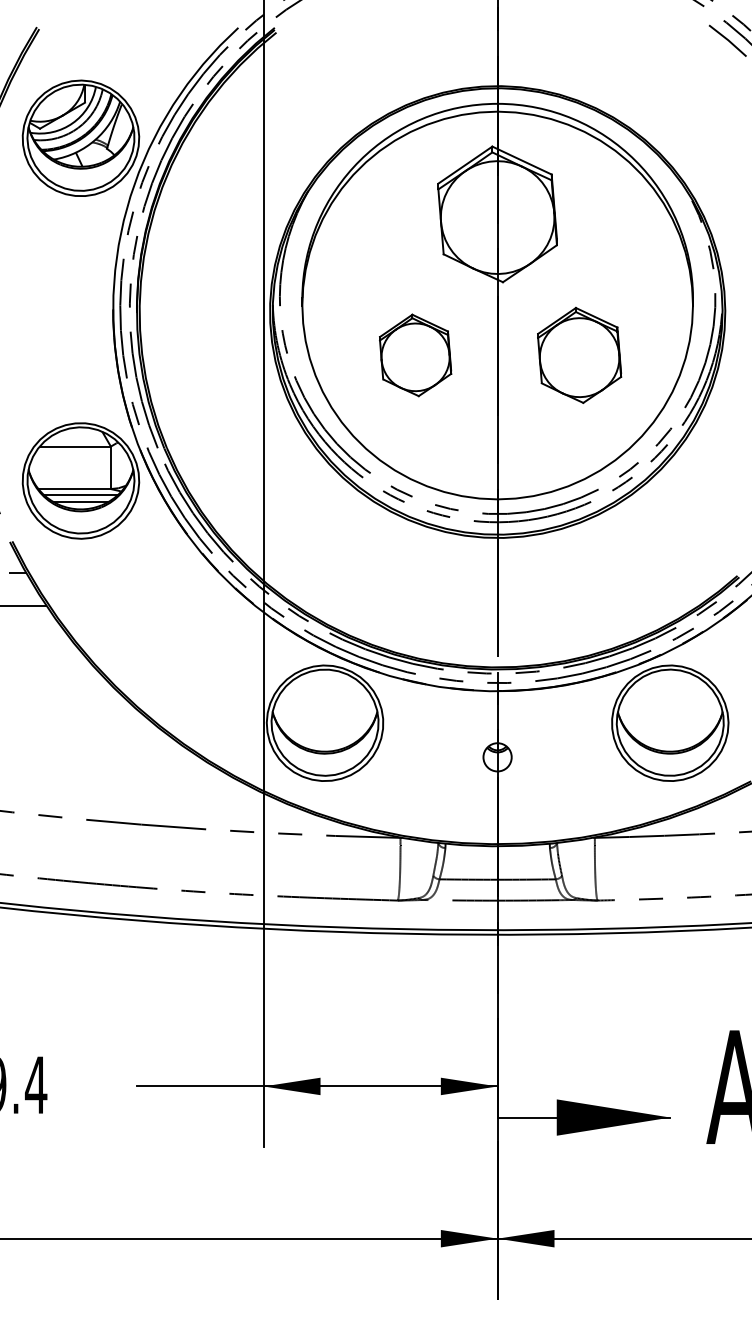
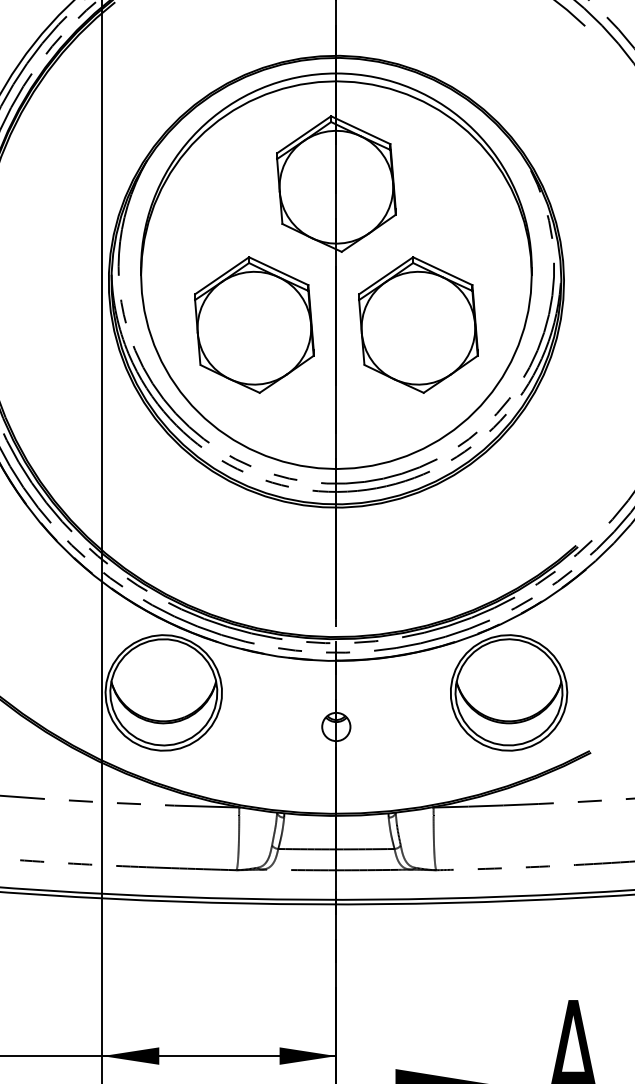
part: (415, 355) -> (254, 325), size x1.67
part: (579, 355) -> (418, 325), size x1.43

